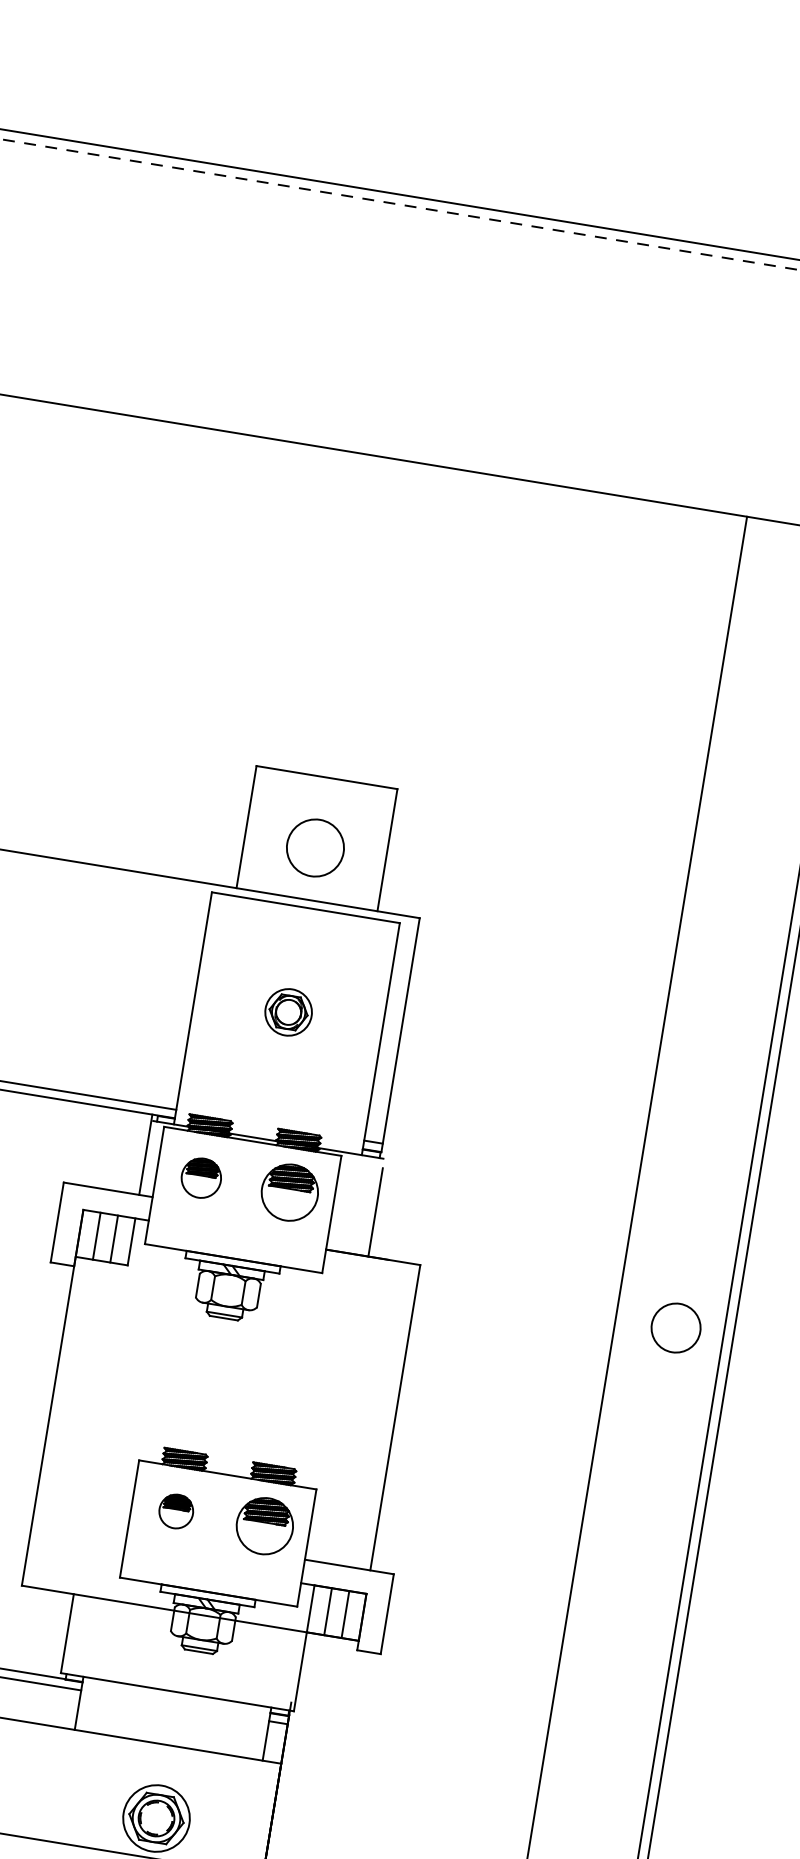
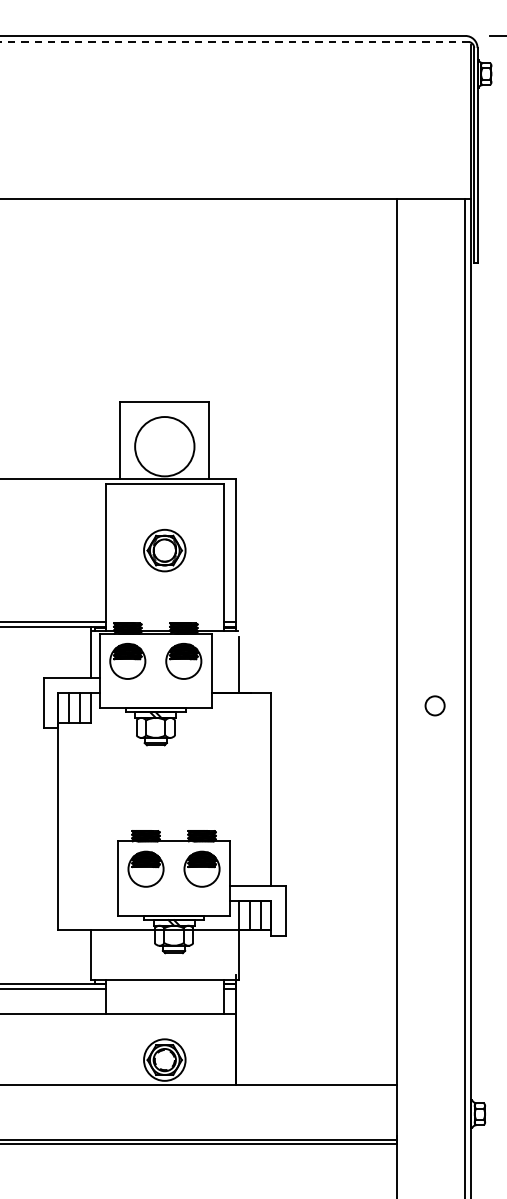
circle: (315, 847) -> (164, 446), size x1.67
part: (288, 1012) -> (164, 550), size x1.43
part: (200, 1178) -> (127, 661), size x1.43
circle: (675, 1327) -> (434, 705), size x0.62
part: (175, 1510) -> (145, 868), size x1.67

